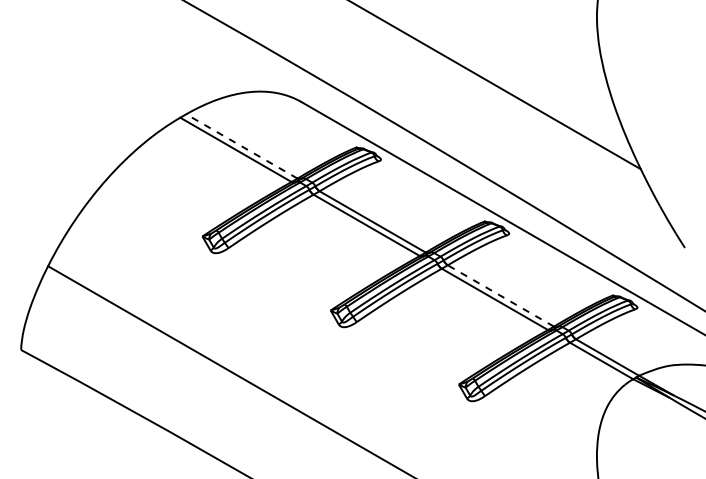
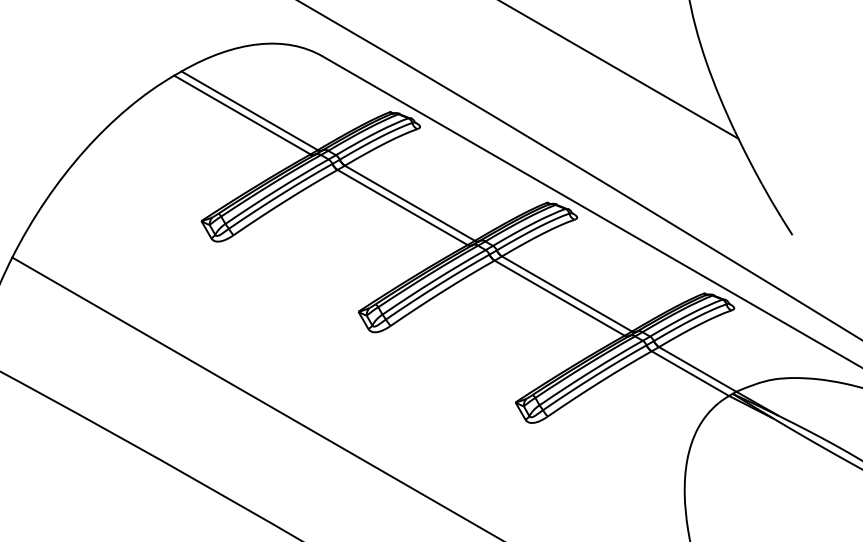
line: (241, 146) -> (249, 110), dashed -> solid
line: (500, 295) -> (566, 293), dashed -> solid

